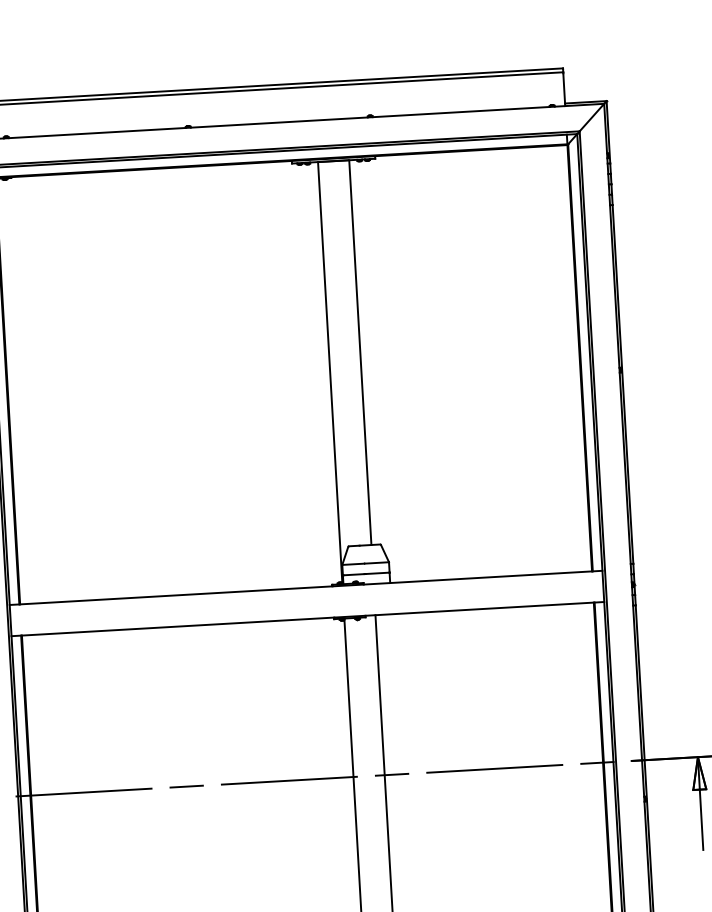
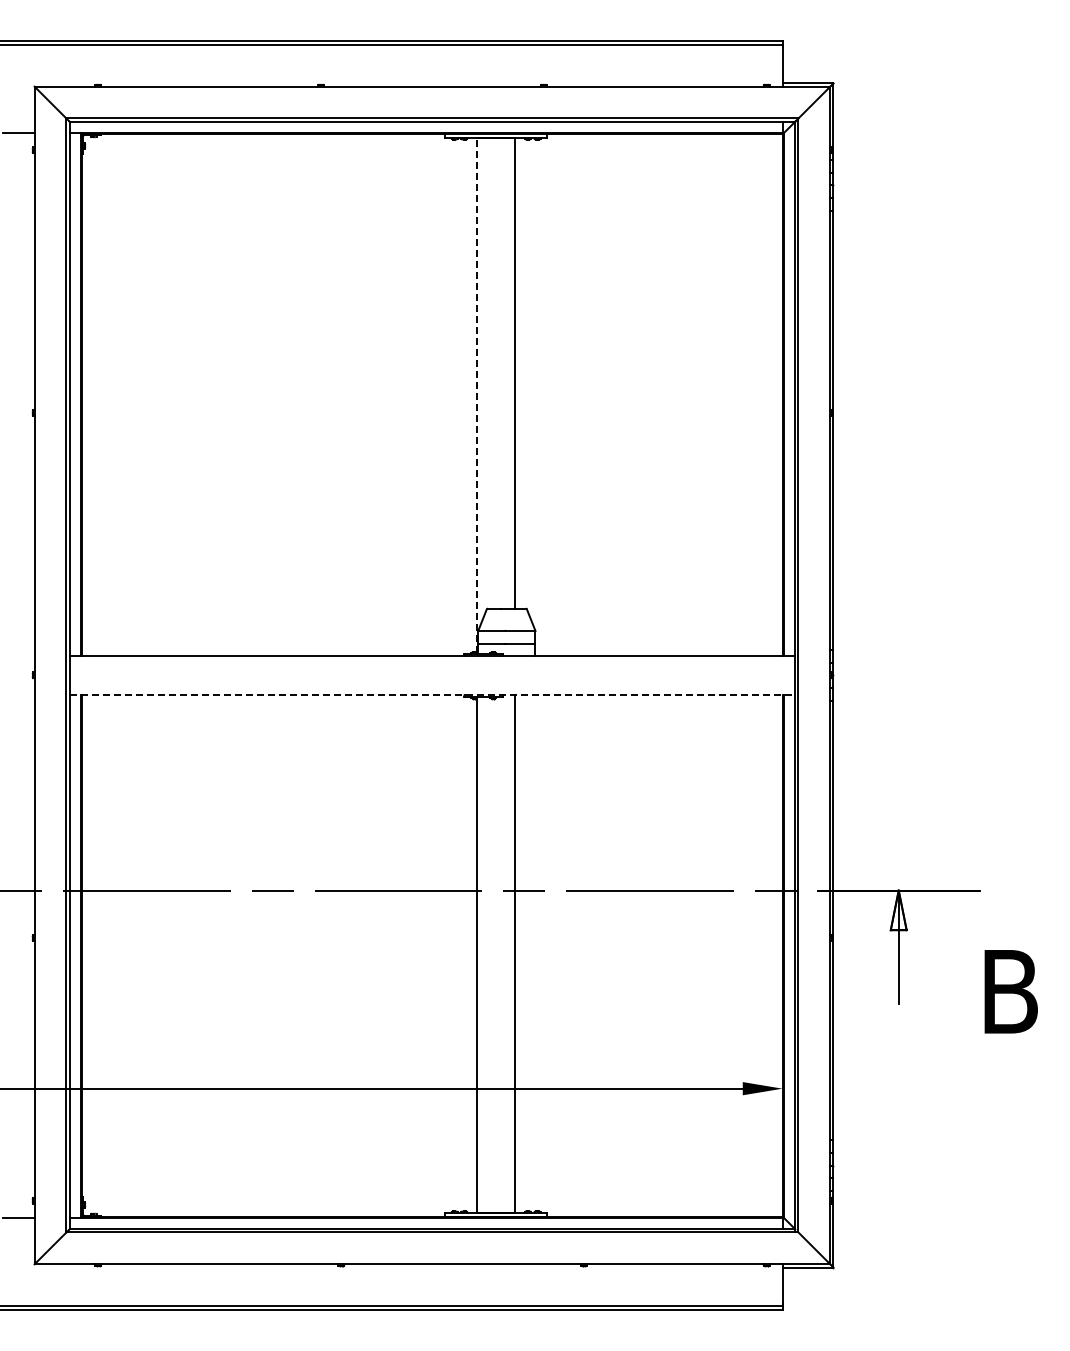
line: (330, 372) -> (477, 395), solid -> dashed
line: (307, 619) -> (432, 694), solid -> dashed

